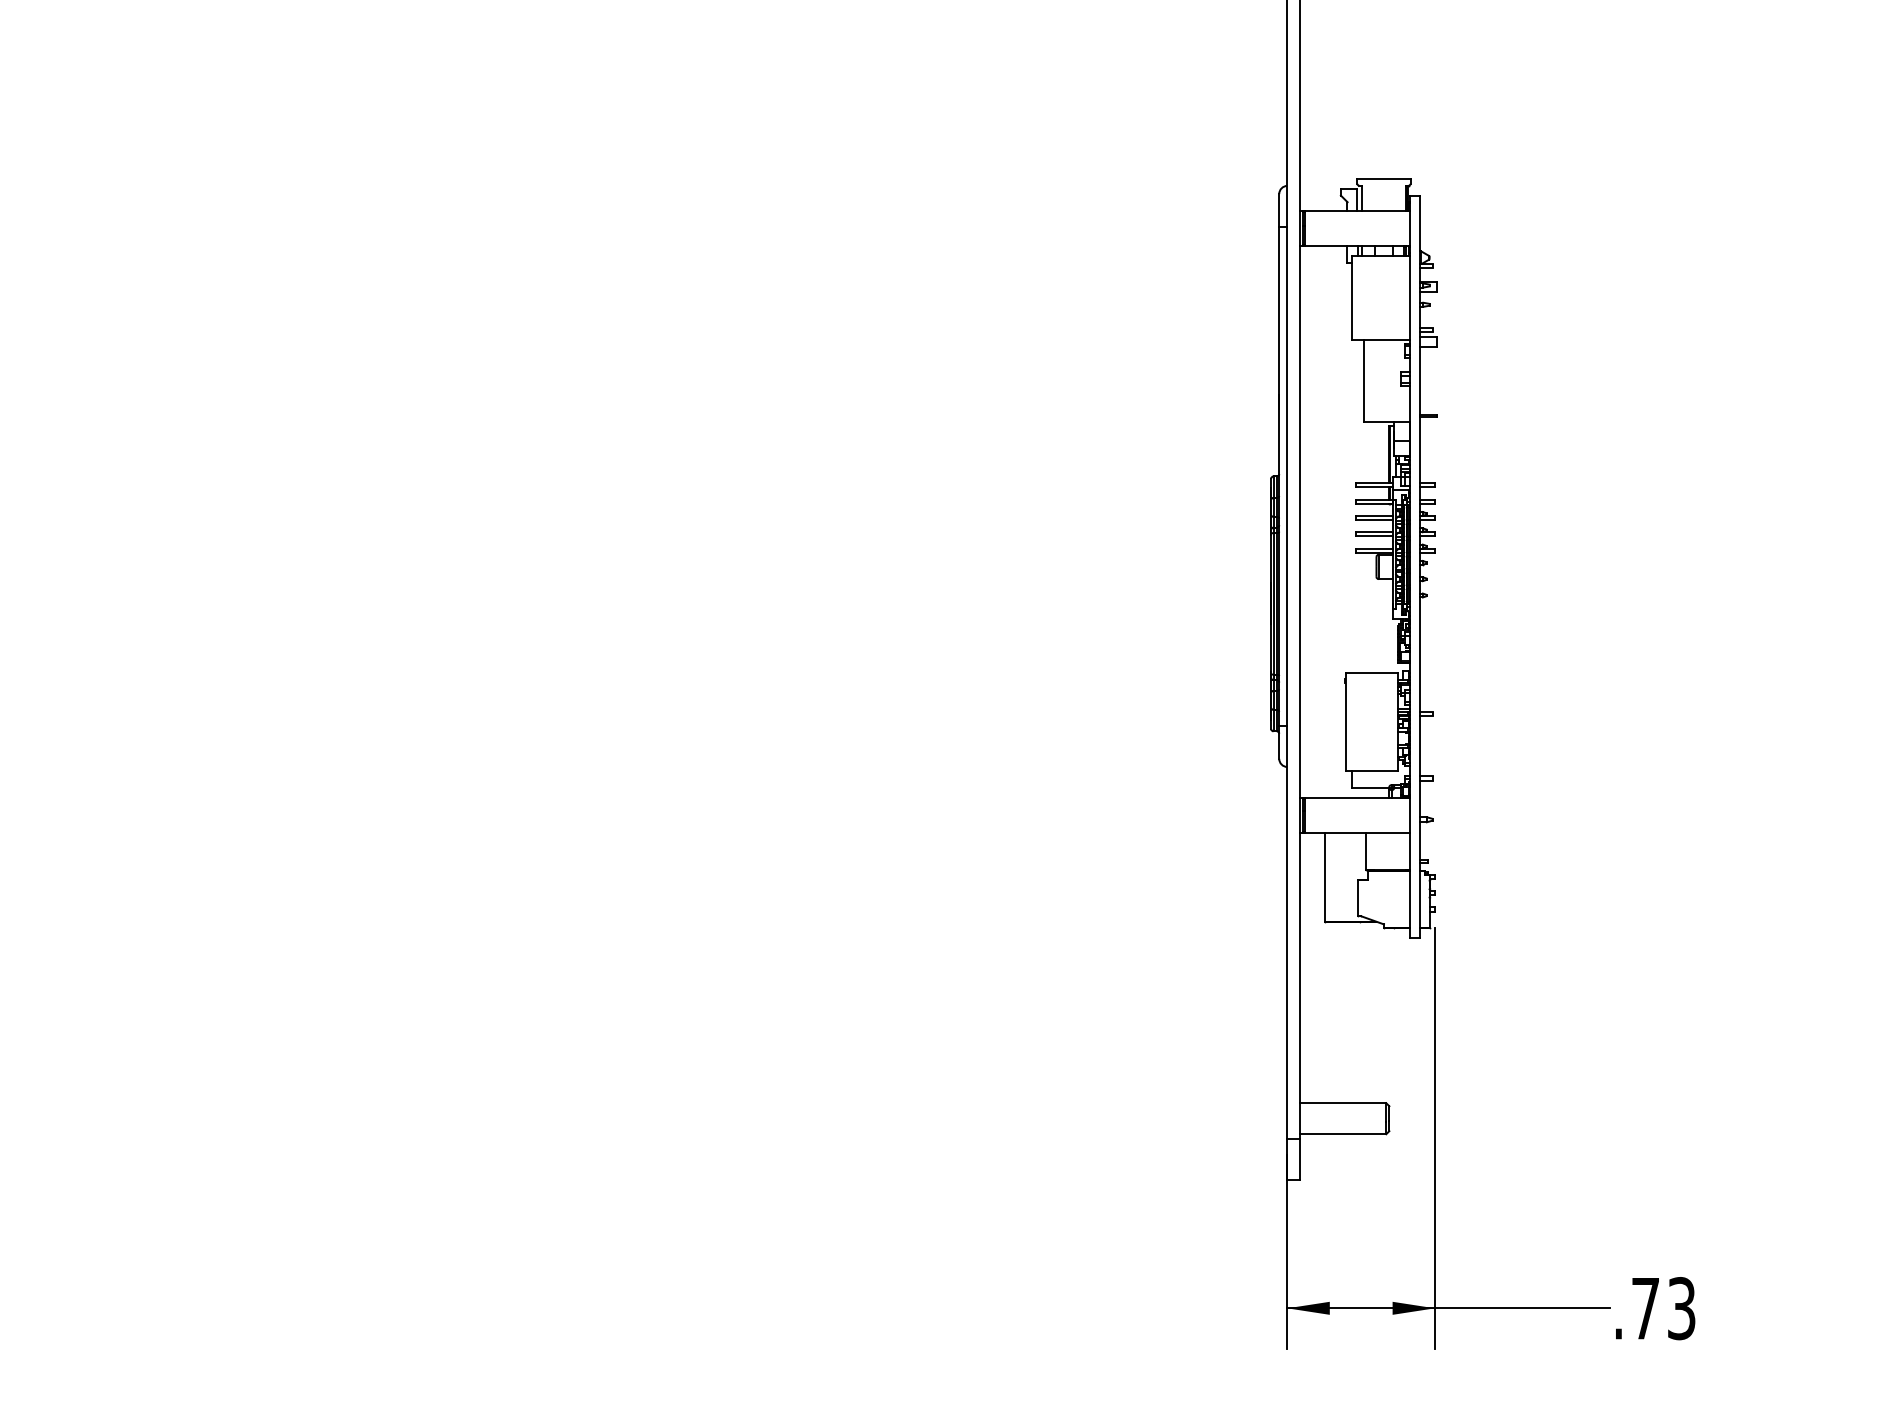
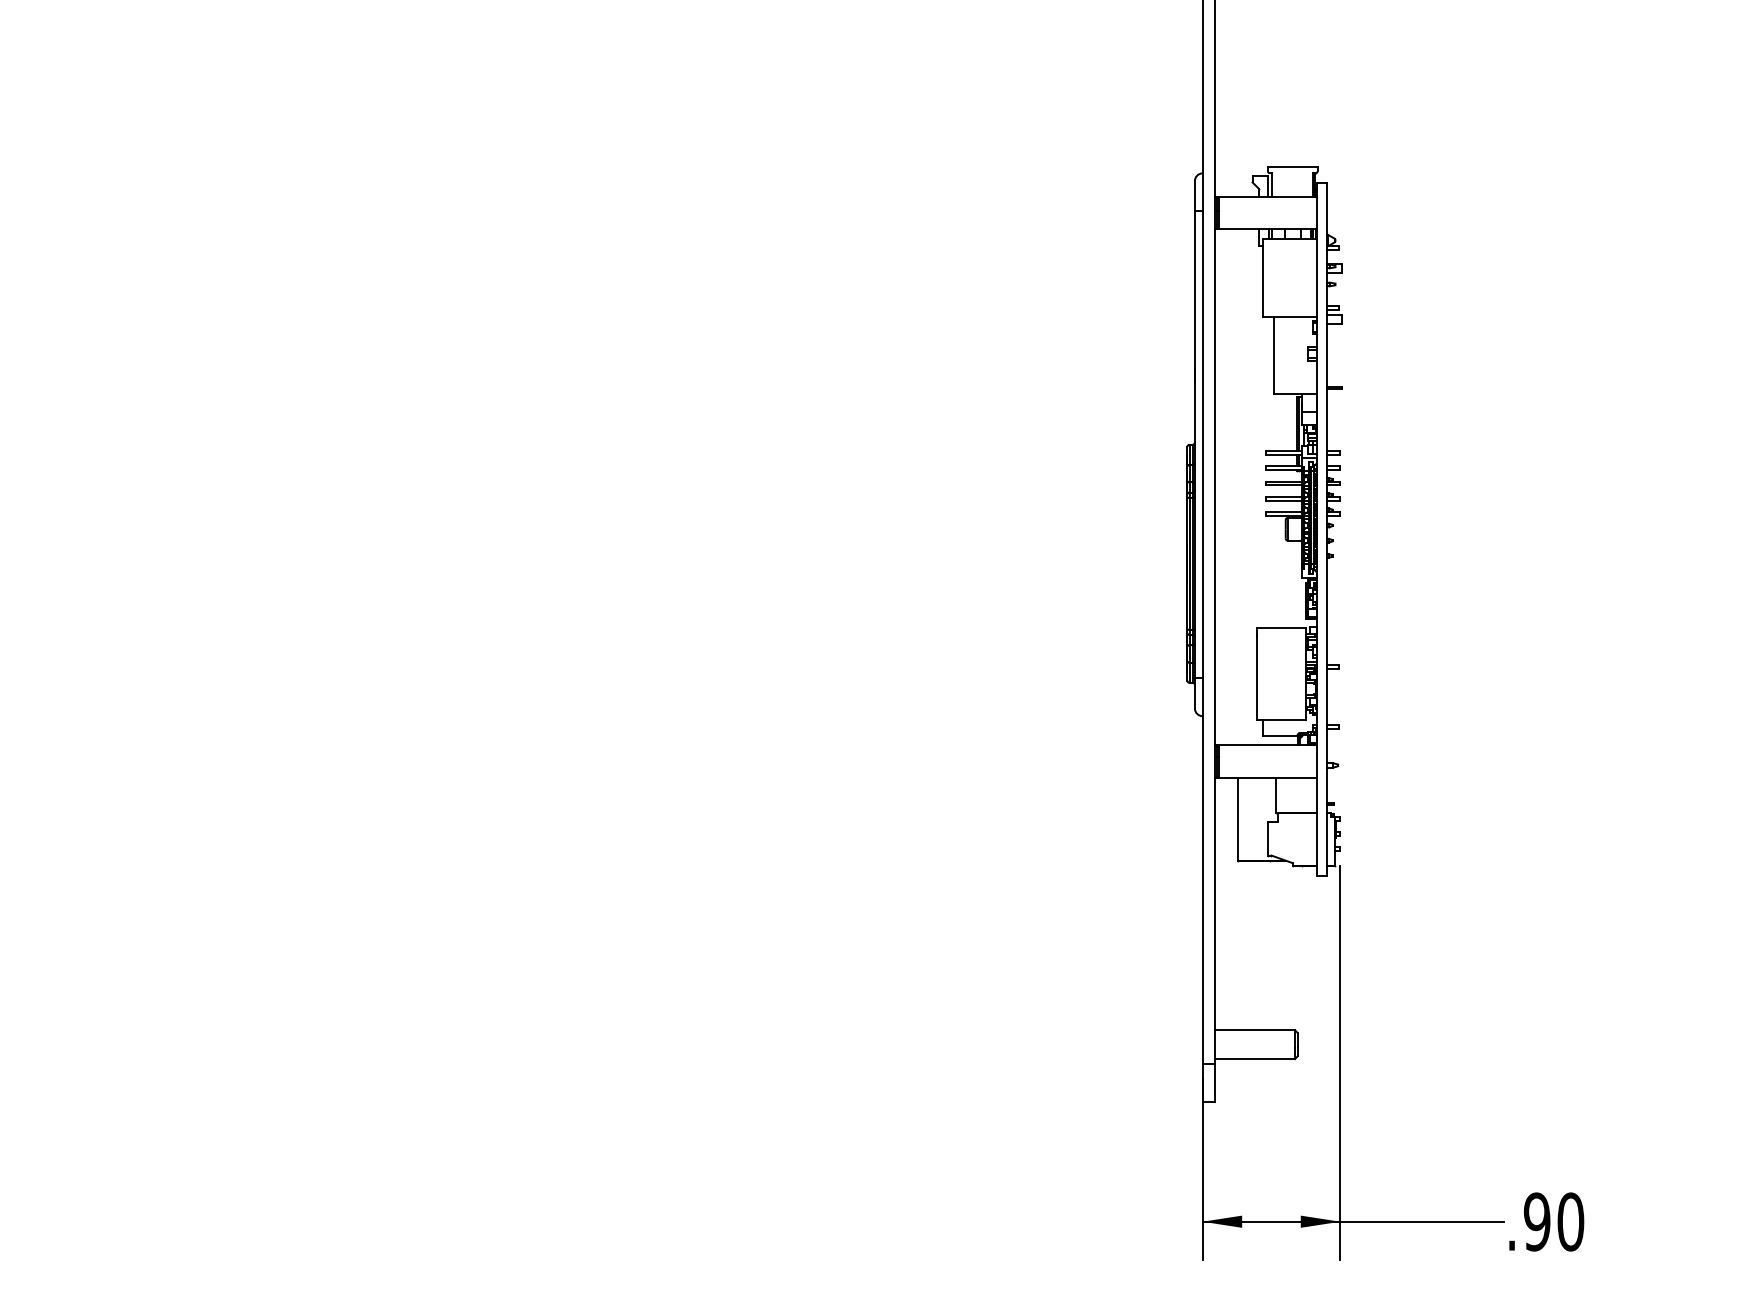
text: (1663, 1308) -> (1553, 1221), .73 -> .90

